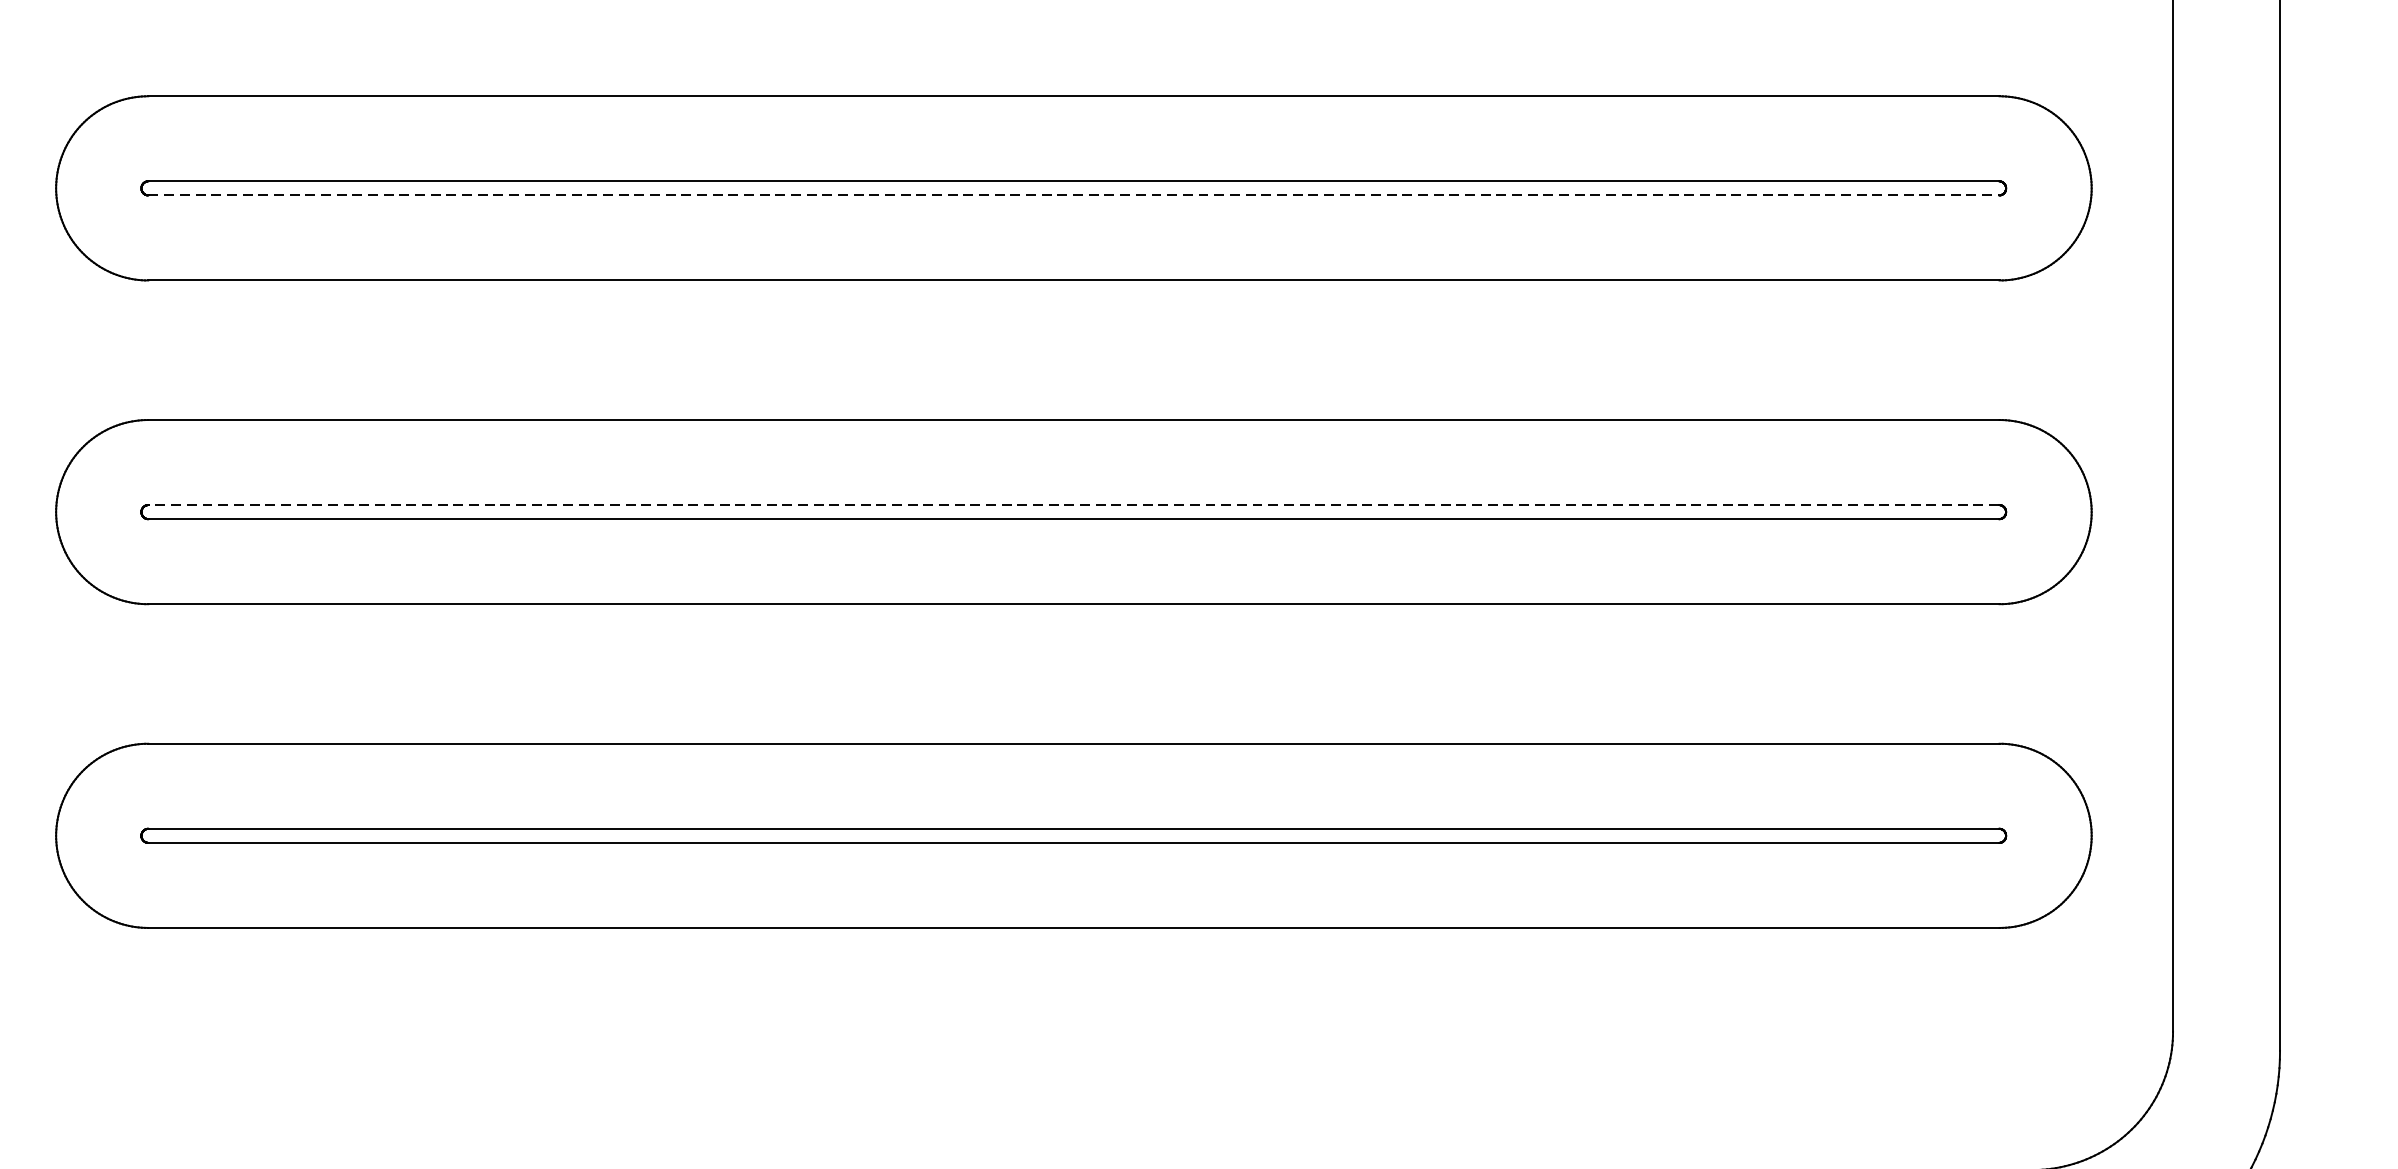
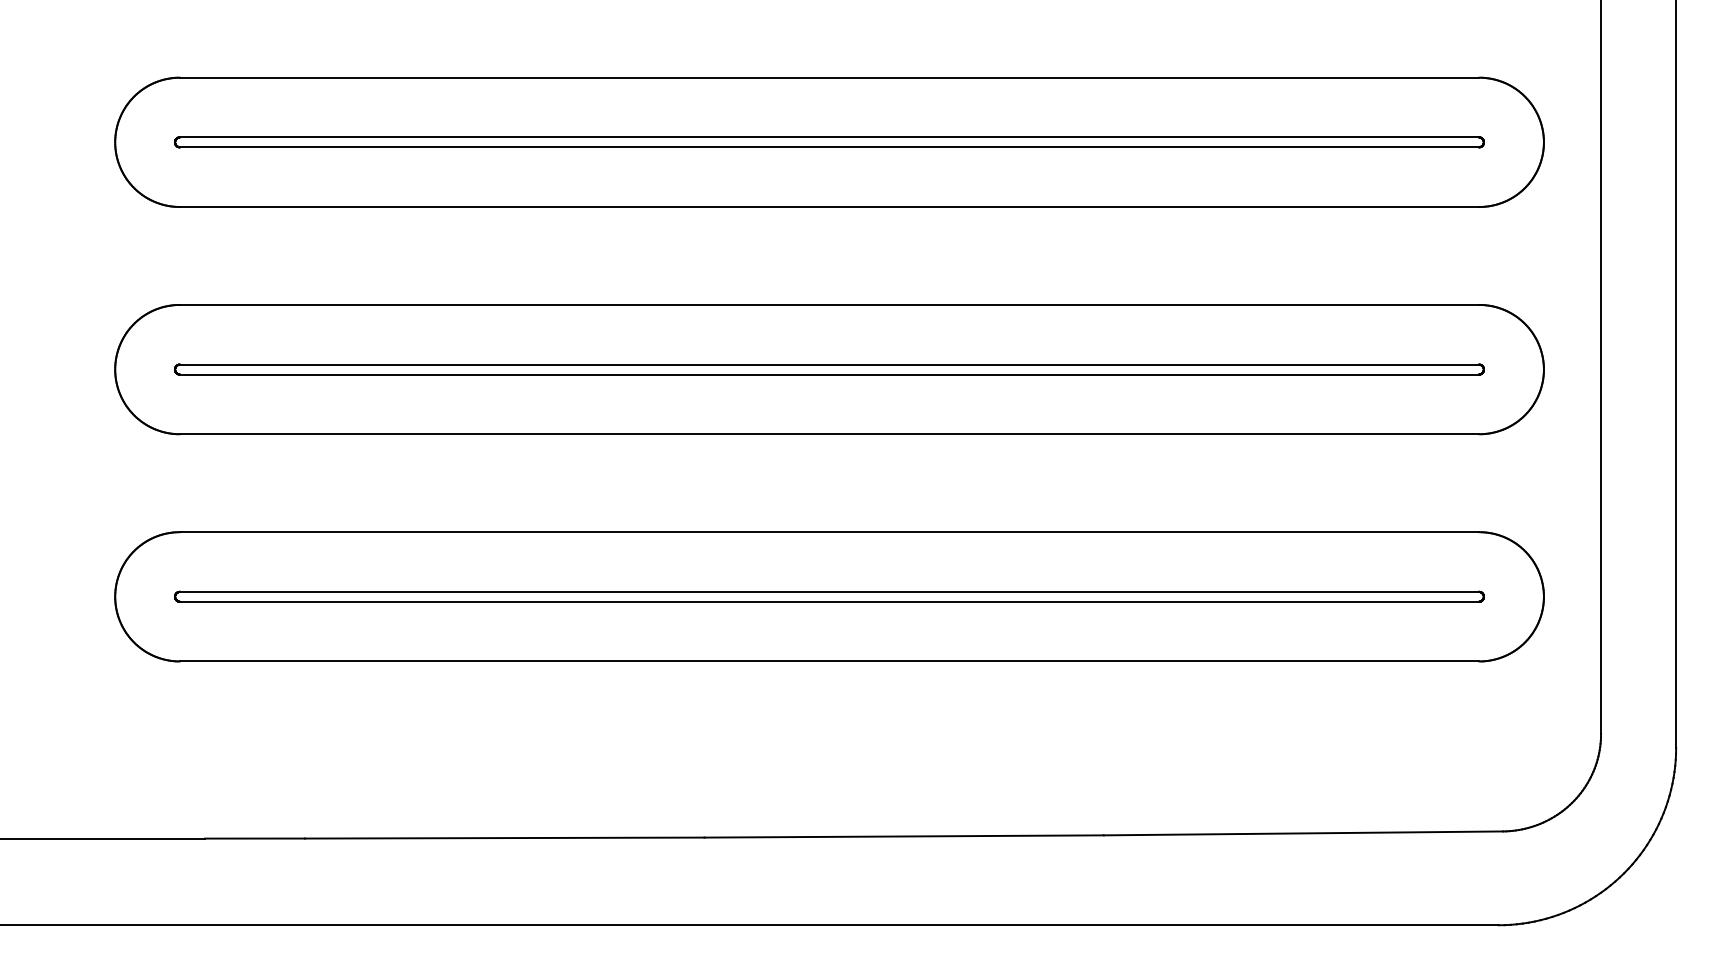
line: (1073, 195) -> (829, 147), dashed -> solid
line: (1072, 504) -> (828, 364), dashed -> solid

